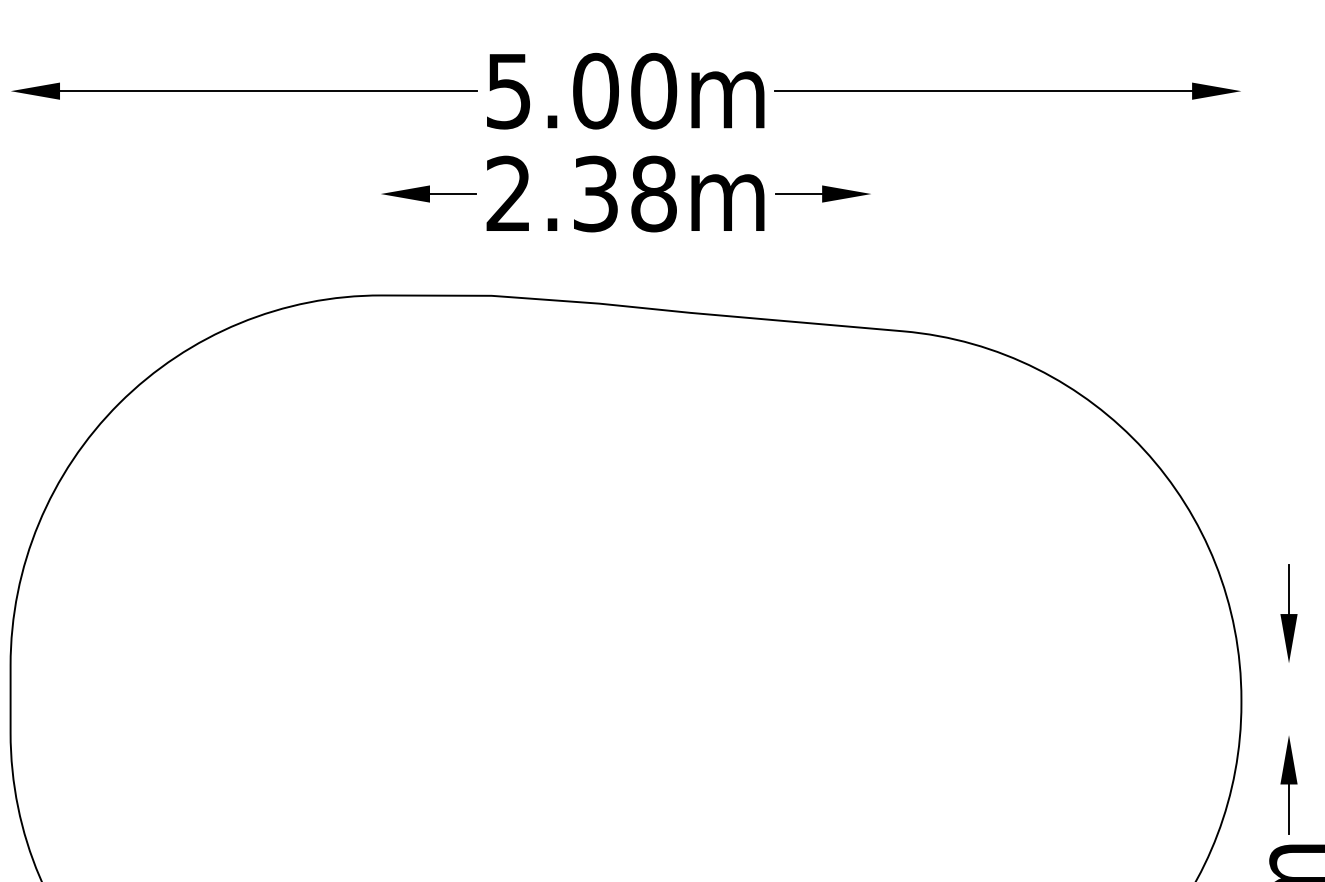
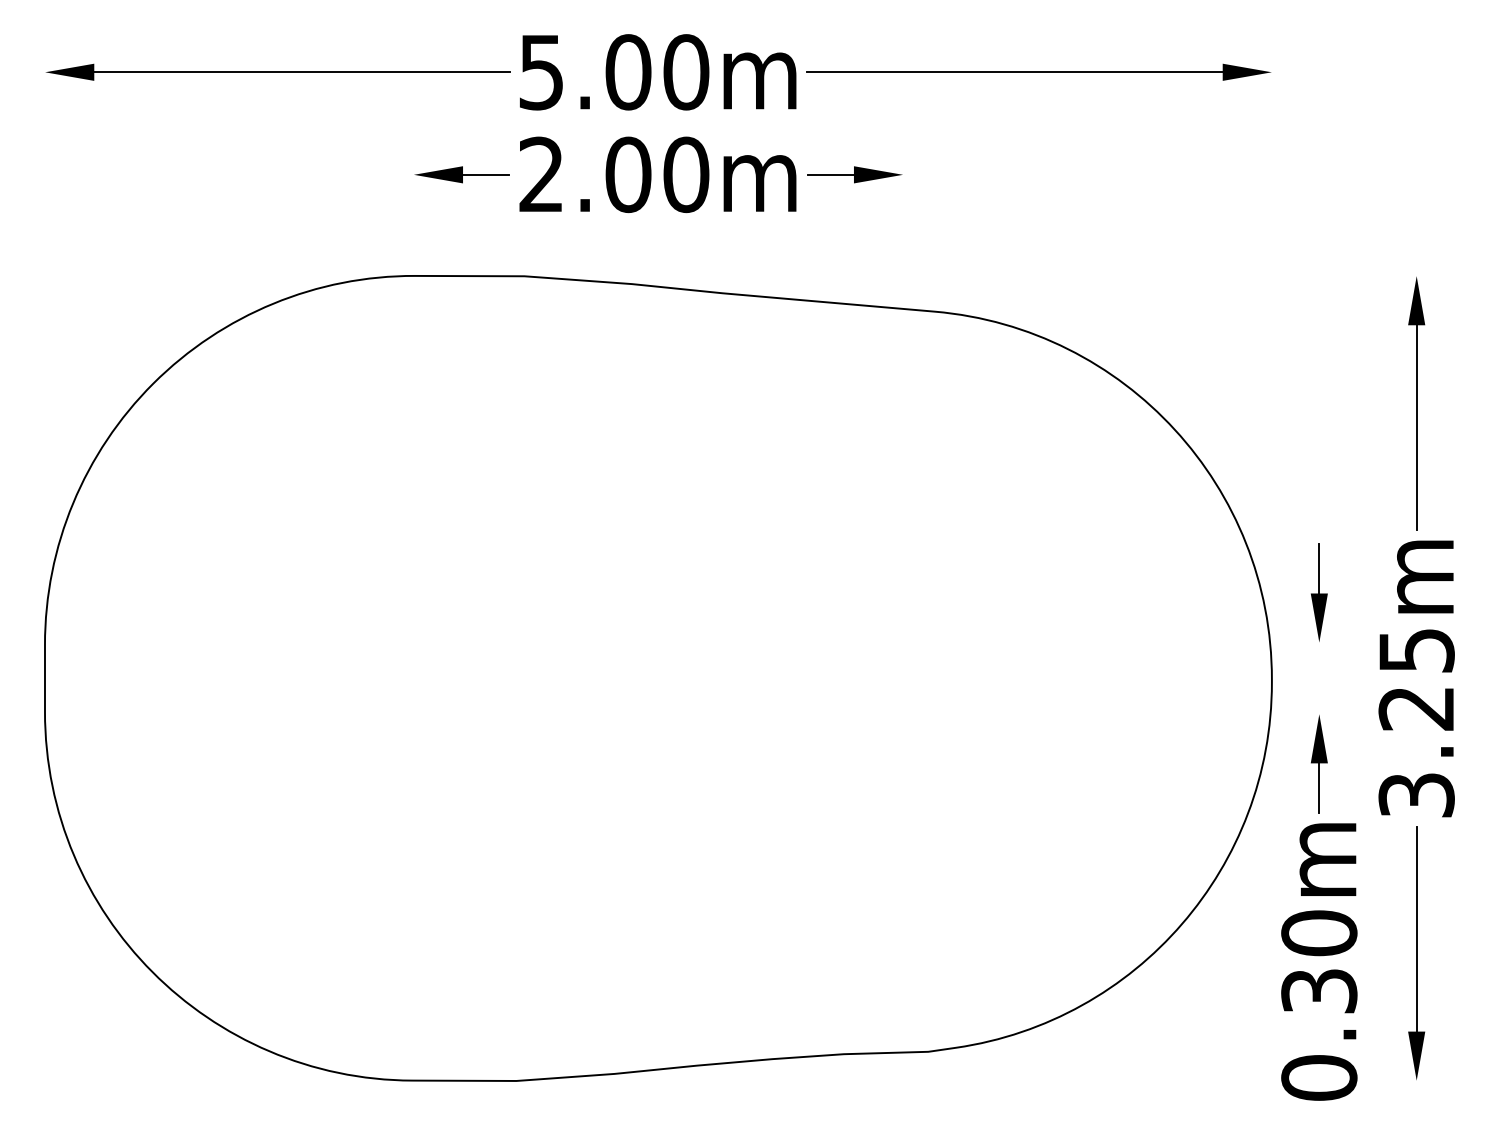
text: (625, 193) -> (657, 174), 2.38m -> 2.00m

